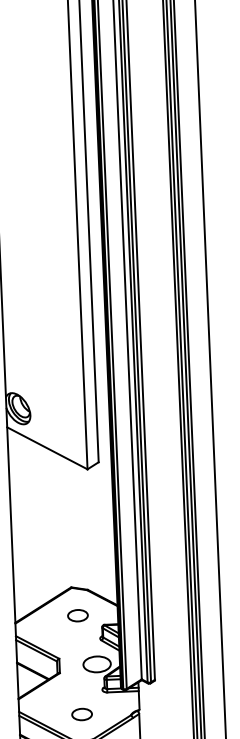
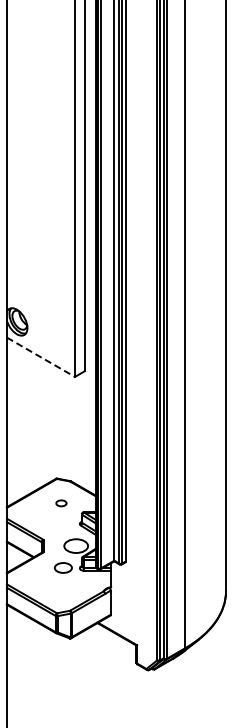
line: (47, 448) -> (41, 357), solid -> dashed
part: (78, 615) -> (61, 503), size x0.6
part: (82, 713) -> (63, 567), moved

